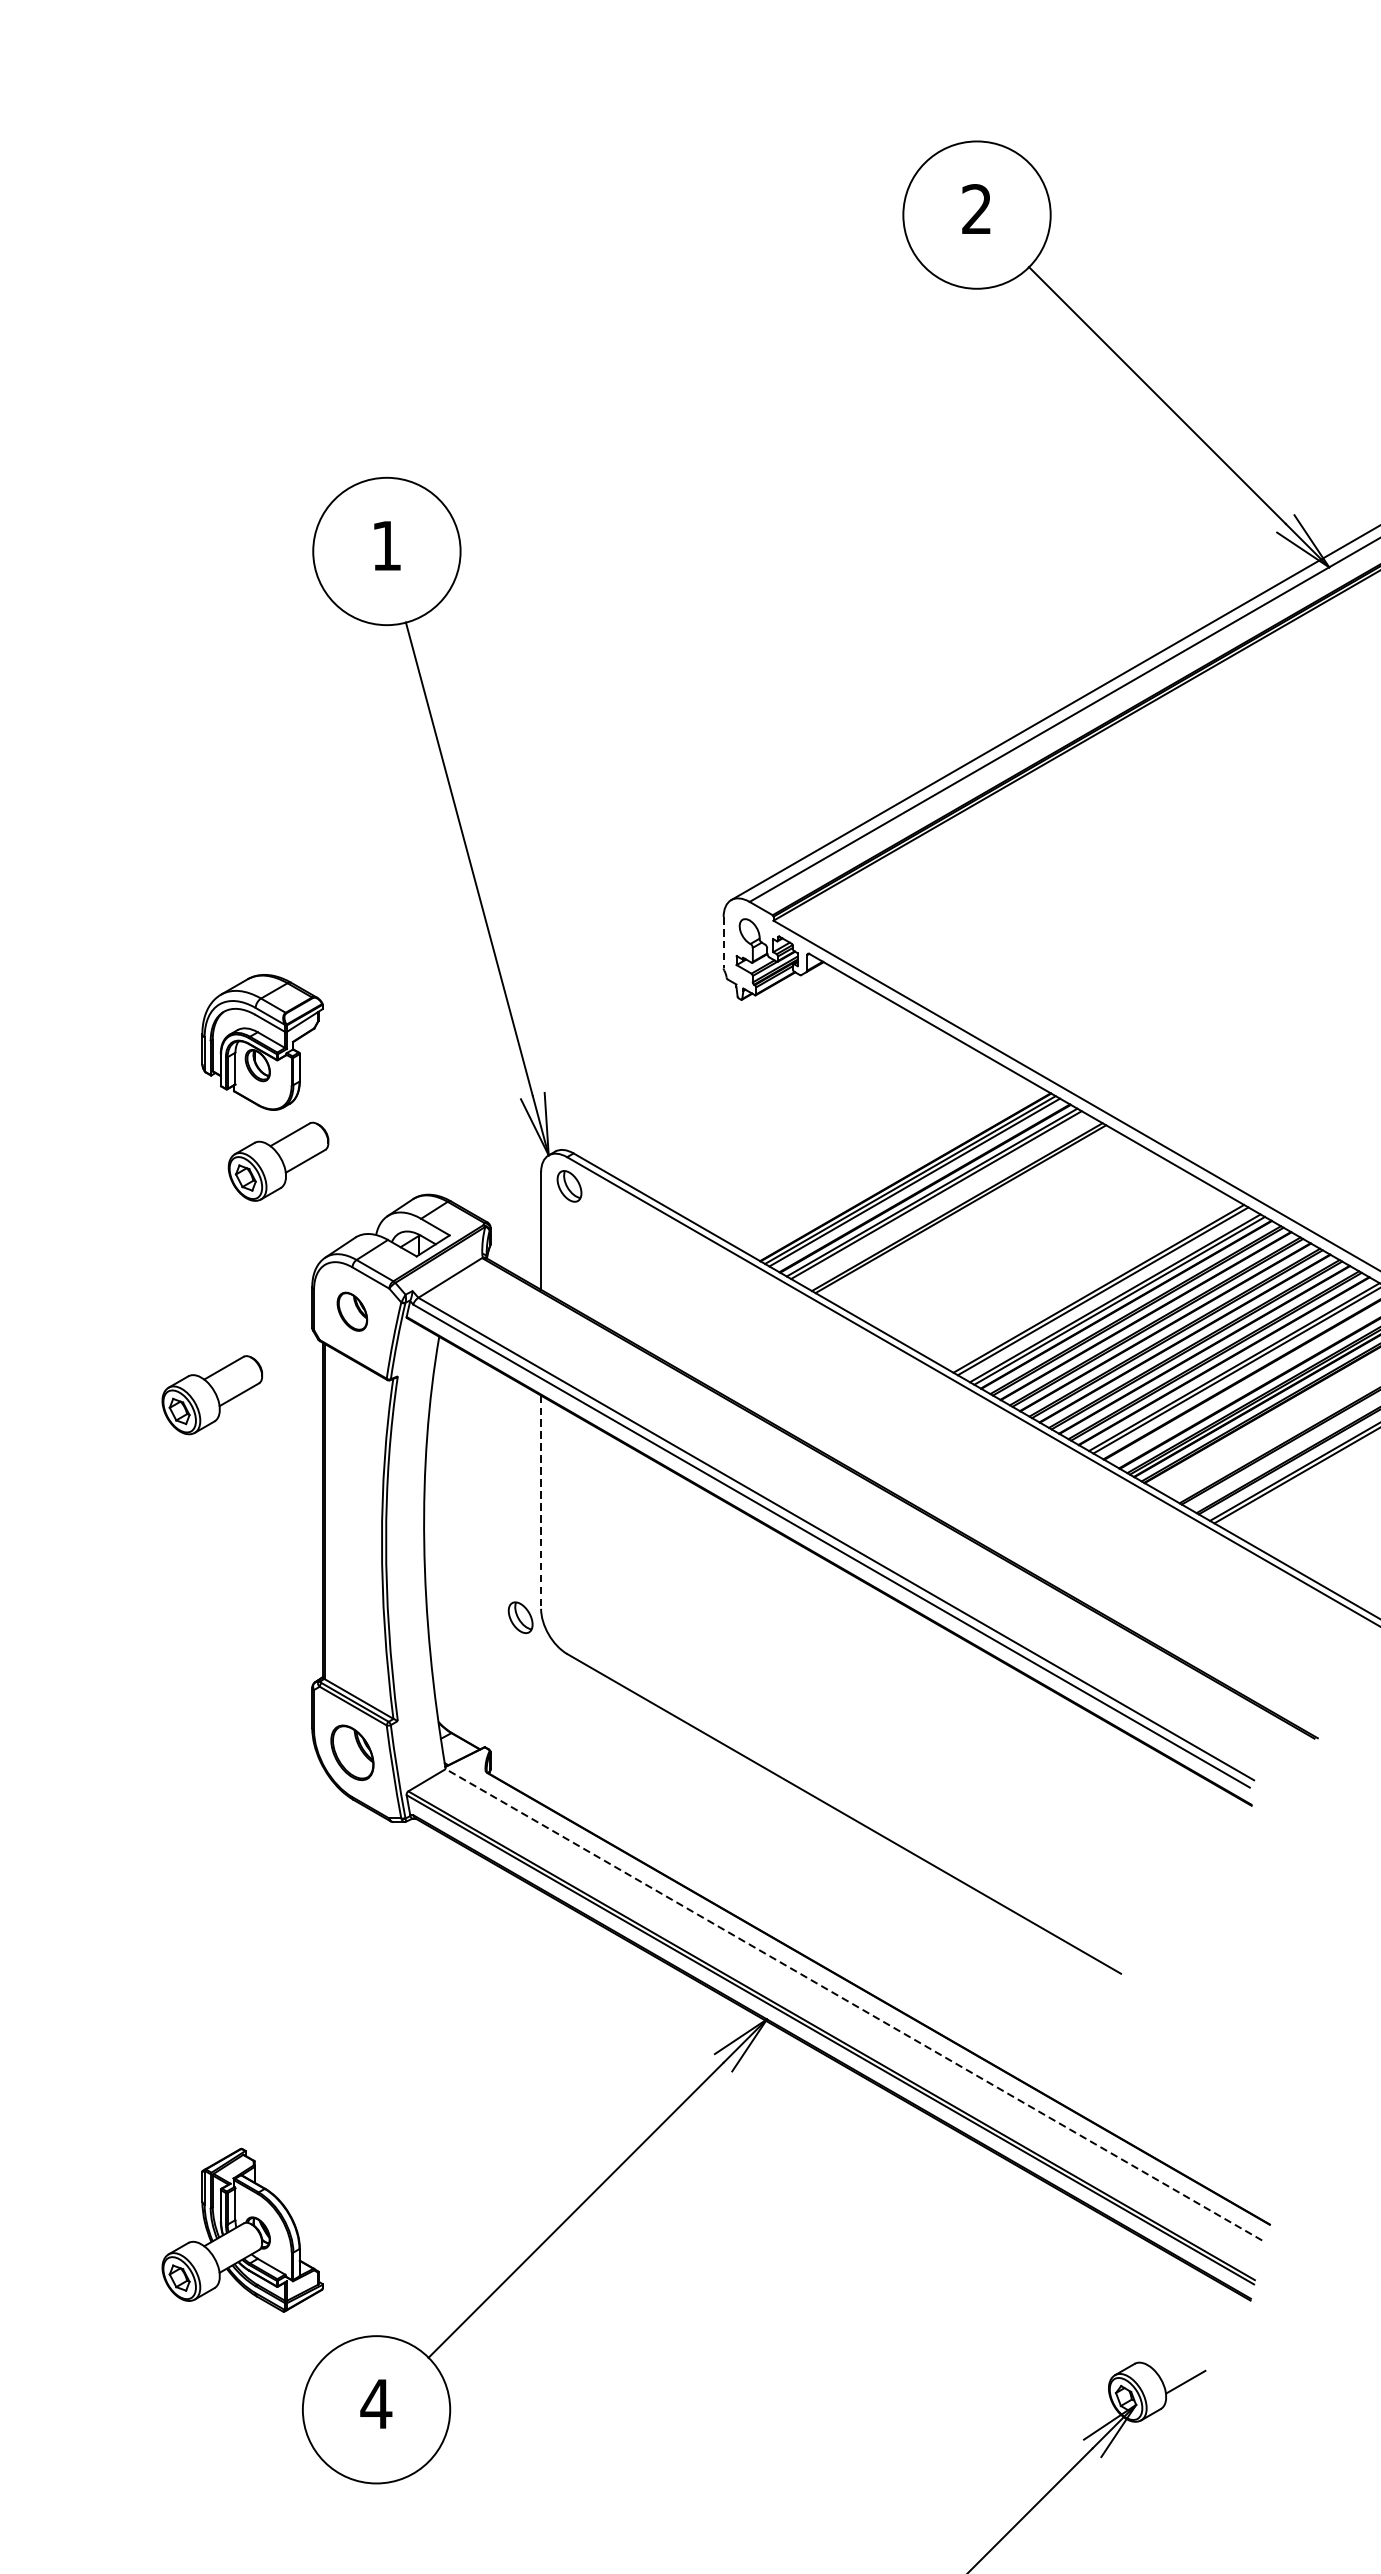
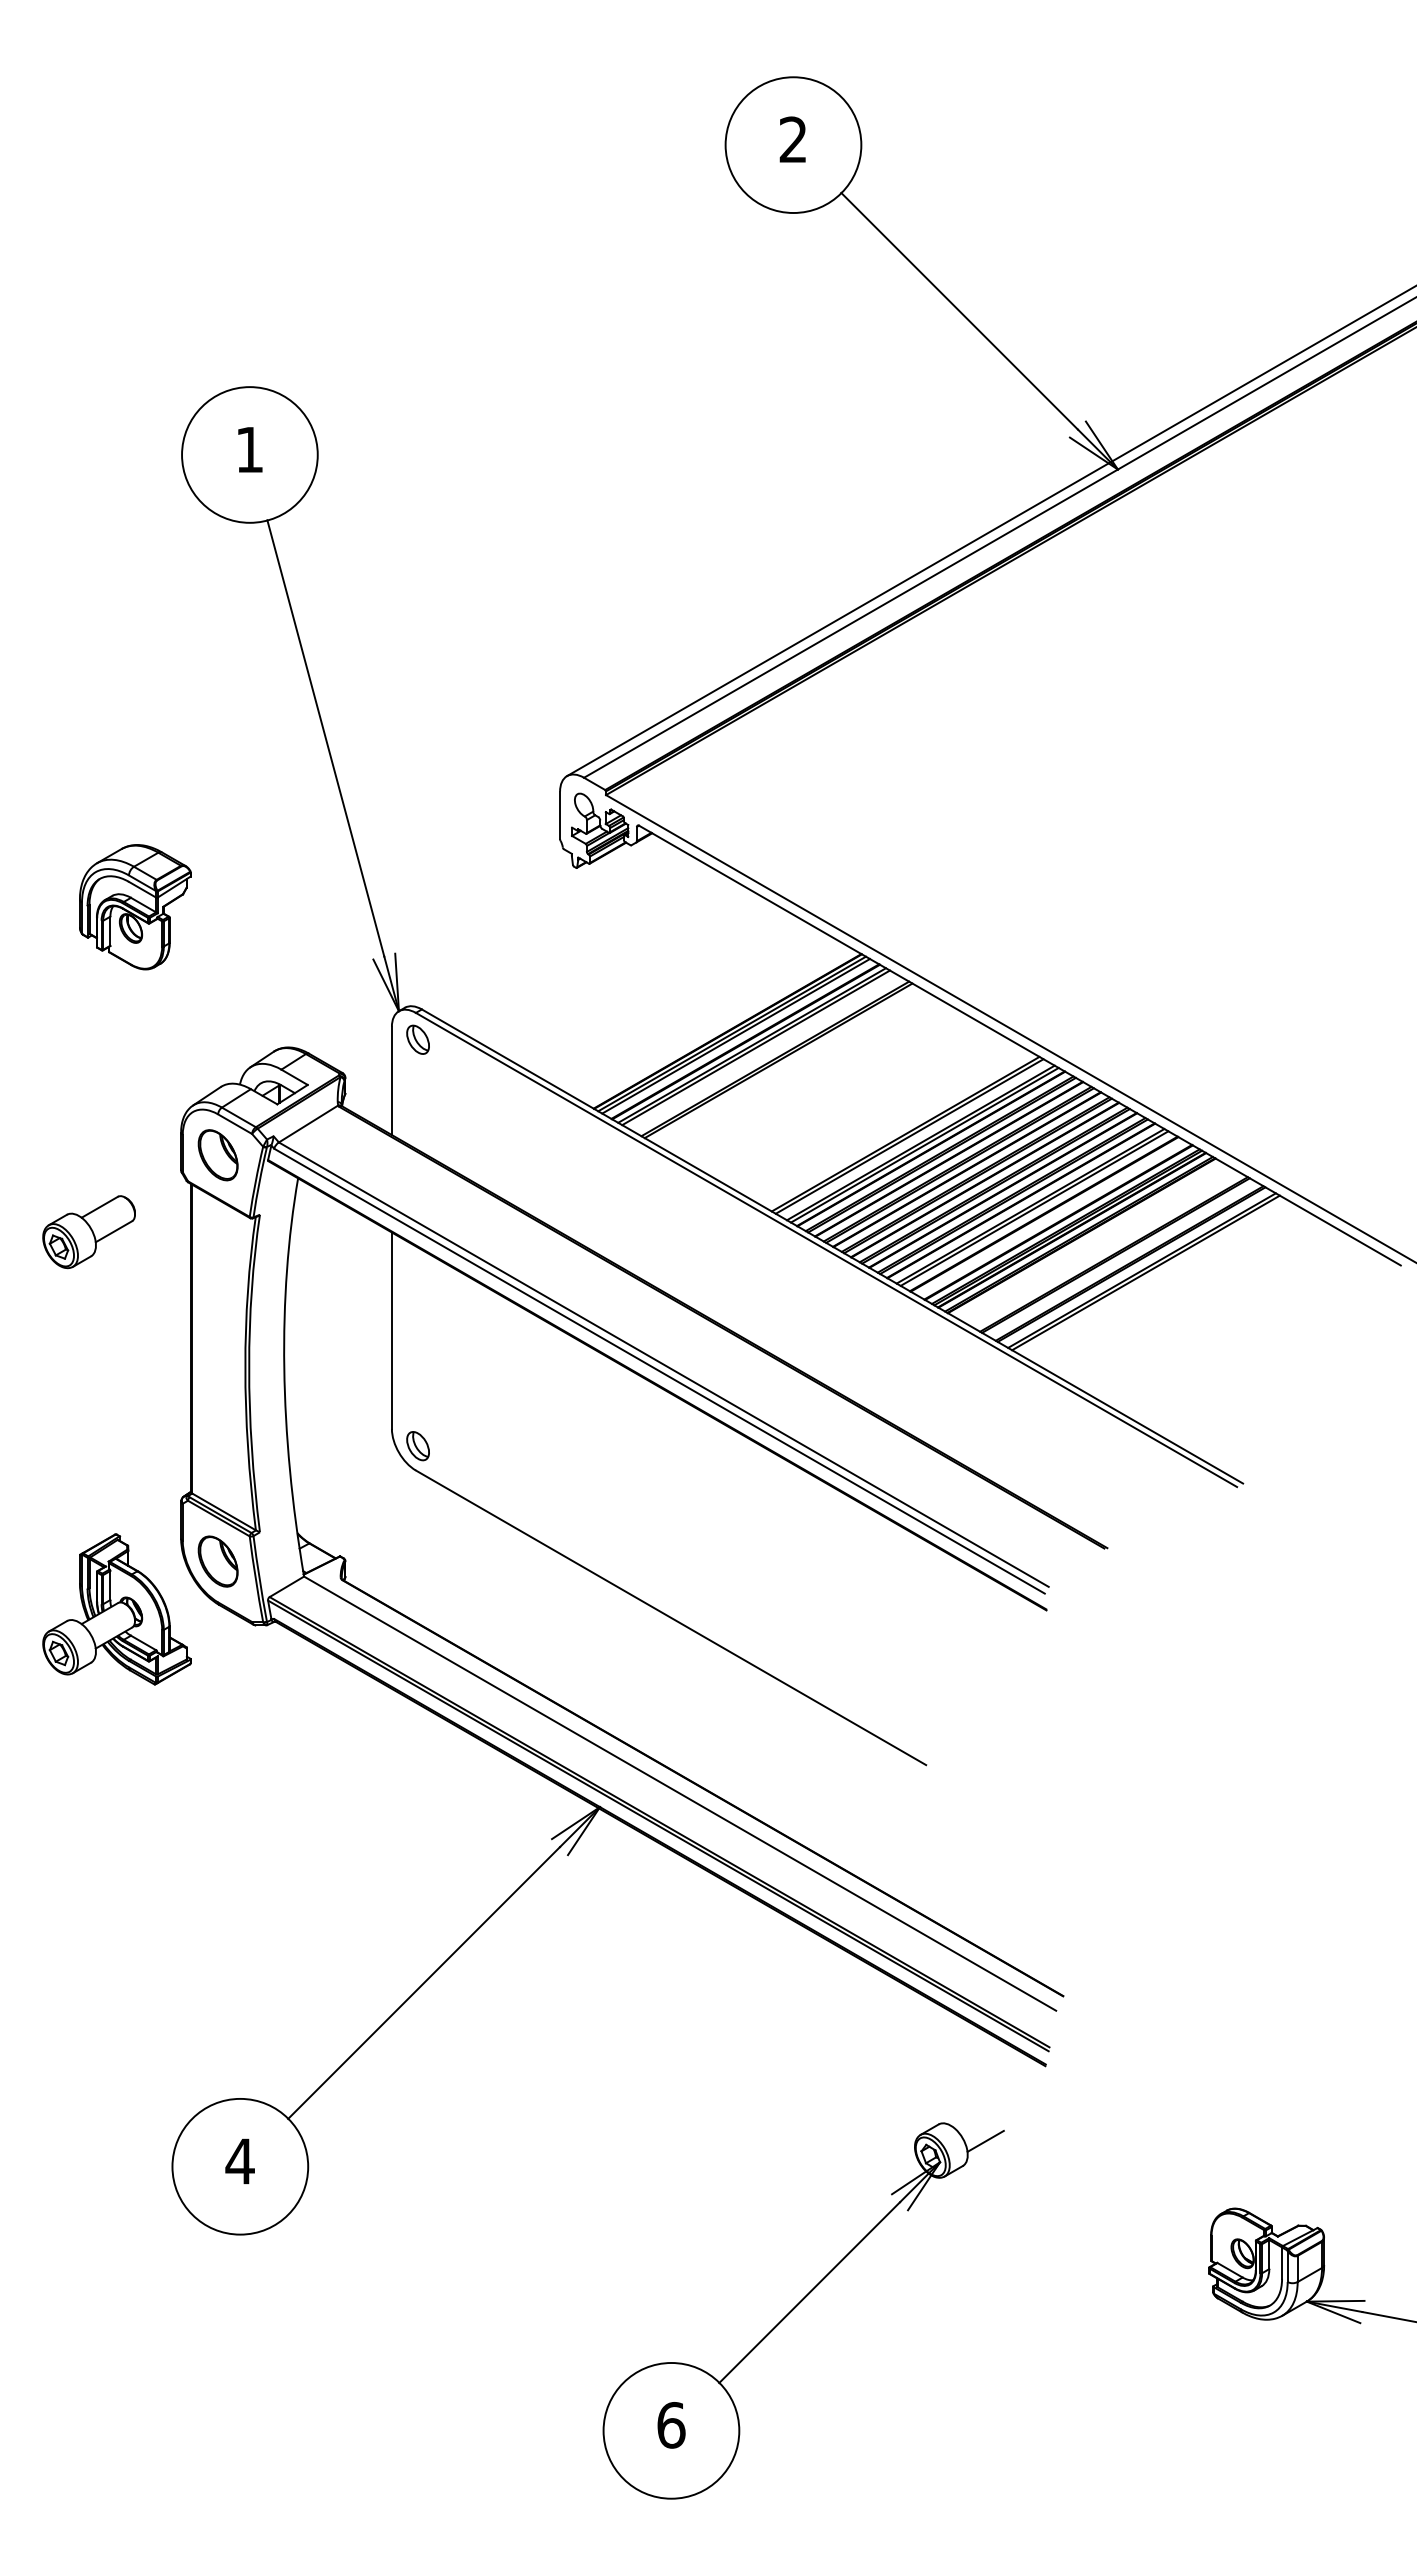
line: (724, 942) -> (560, 815), dashed -> solid
part: (277, 1162) -> (149, 1017), removed
part: (351, 1311) -> (217, 1155), size x1.43
line: (540, 1503) -> (391, 1331), dashed -> solid
part: (520, 1618) -> (417, 1446), moved
line: (853, 2004) -> (679, 1793), dashed -> solid
part: (242, 2230) -> (116, 1609), moved

